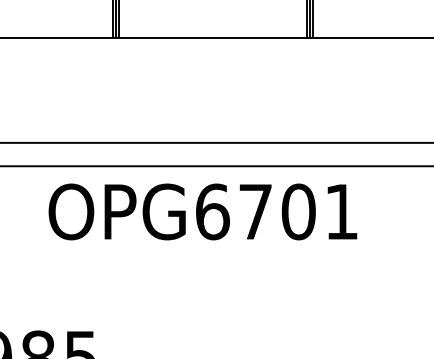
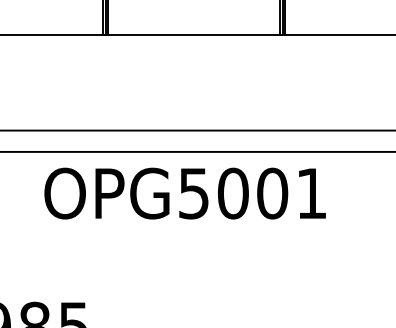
text: (233, 211) -> (213, 193), OPG6701 -> OPG5001

